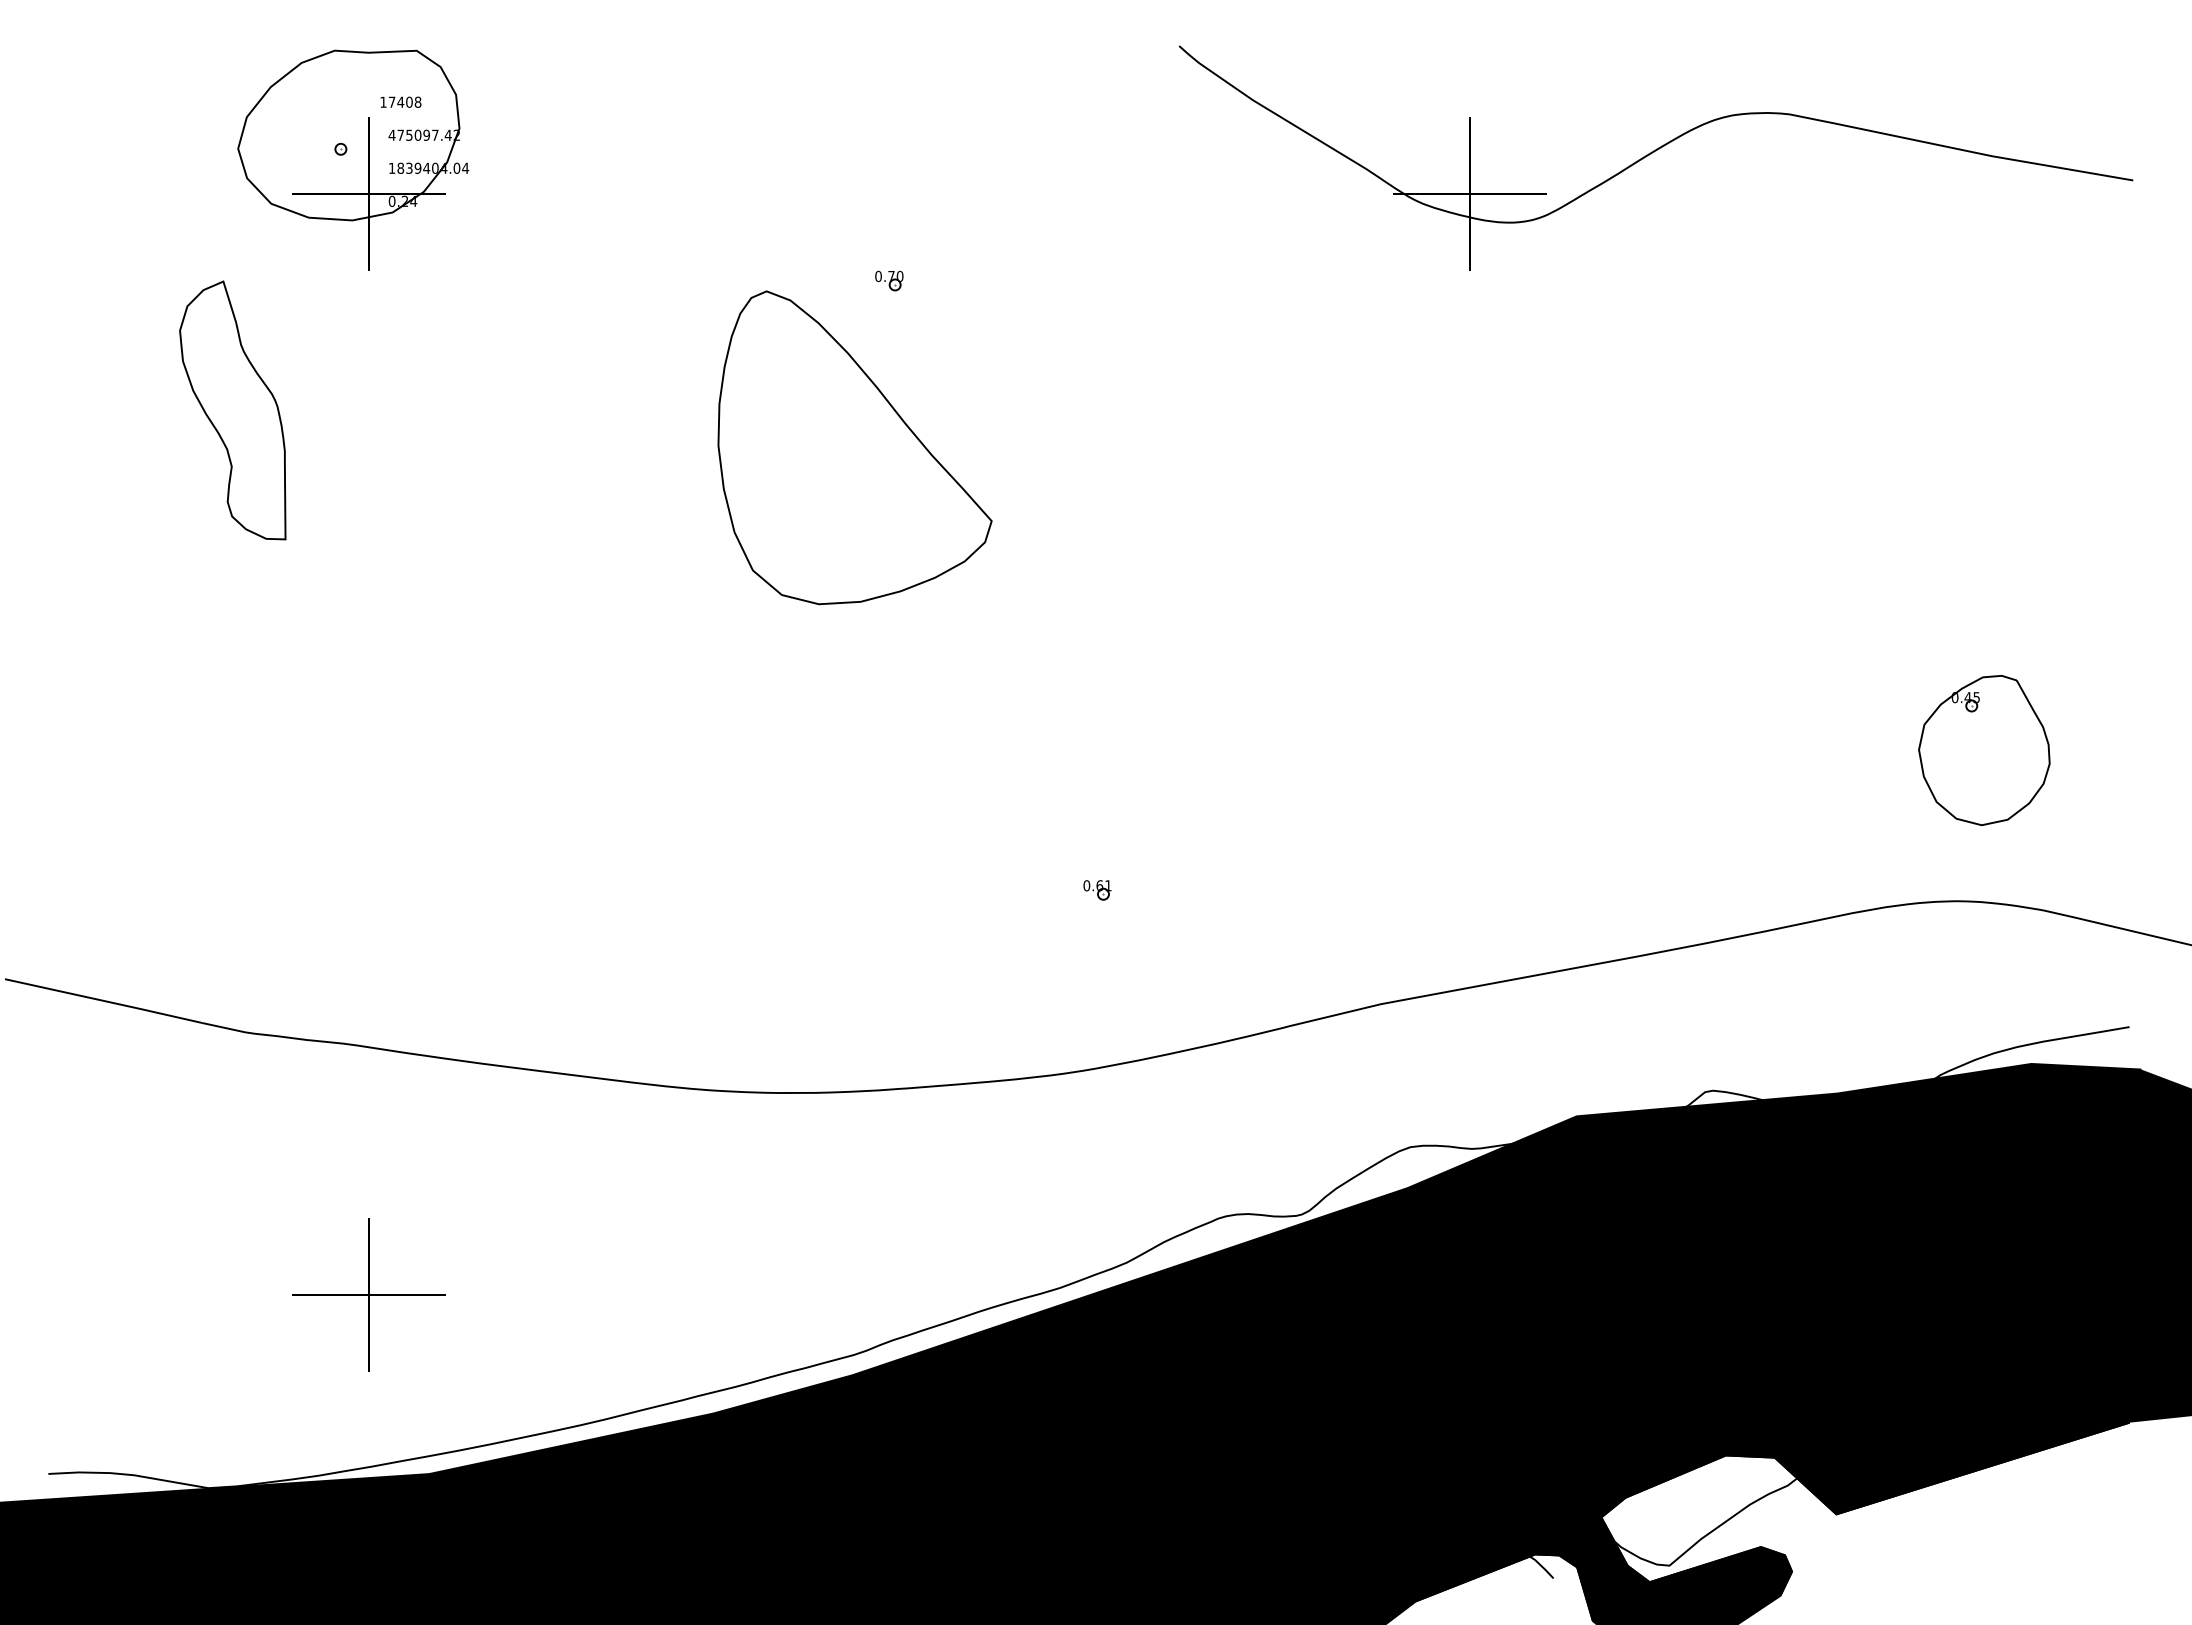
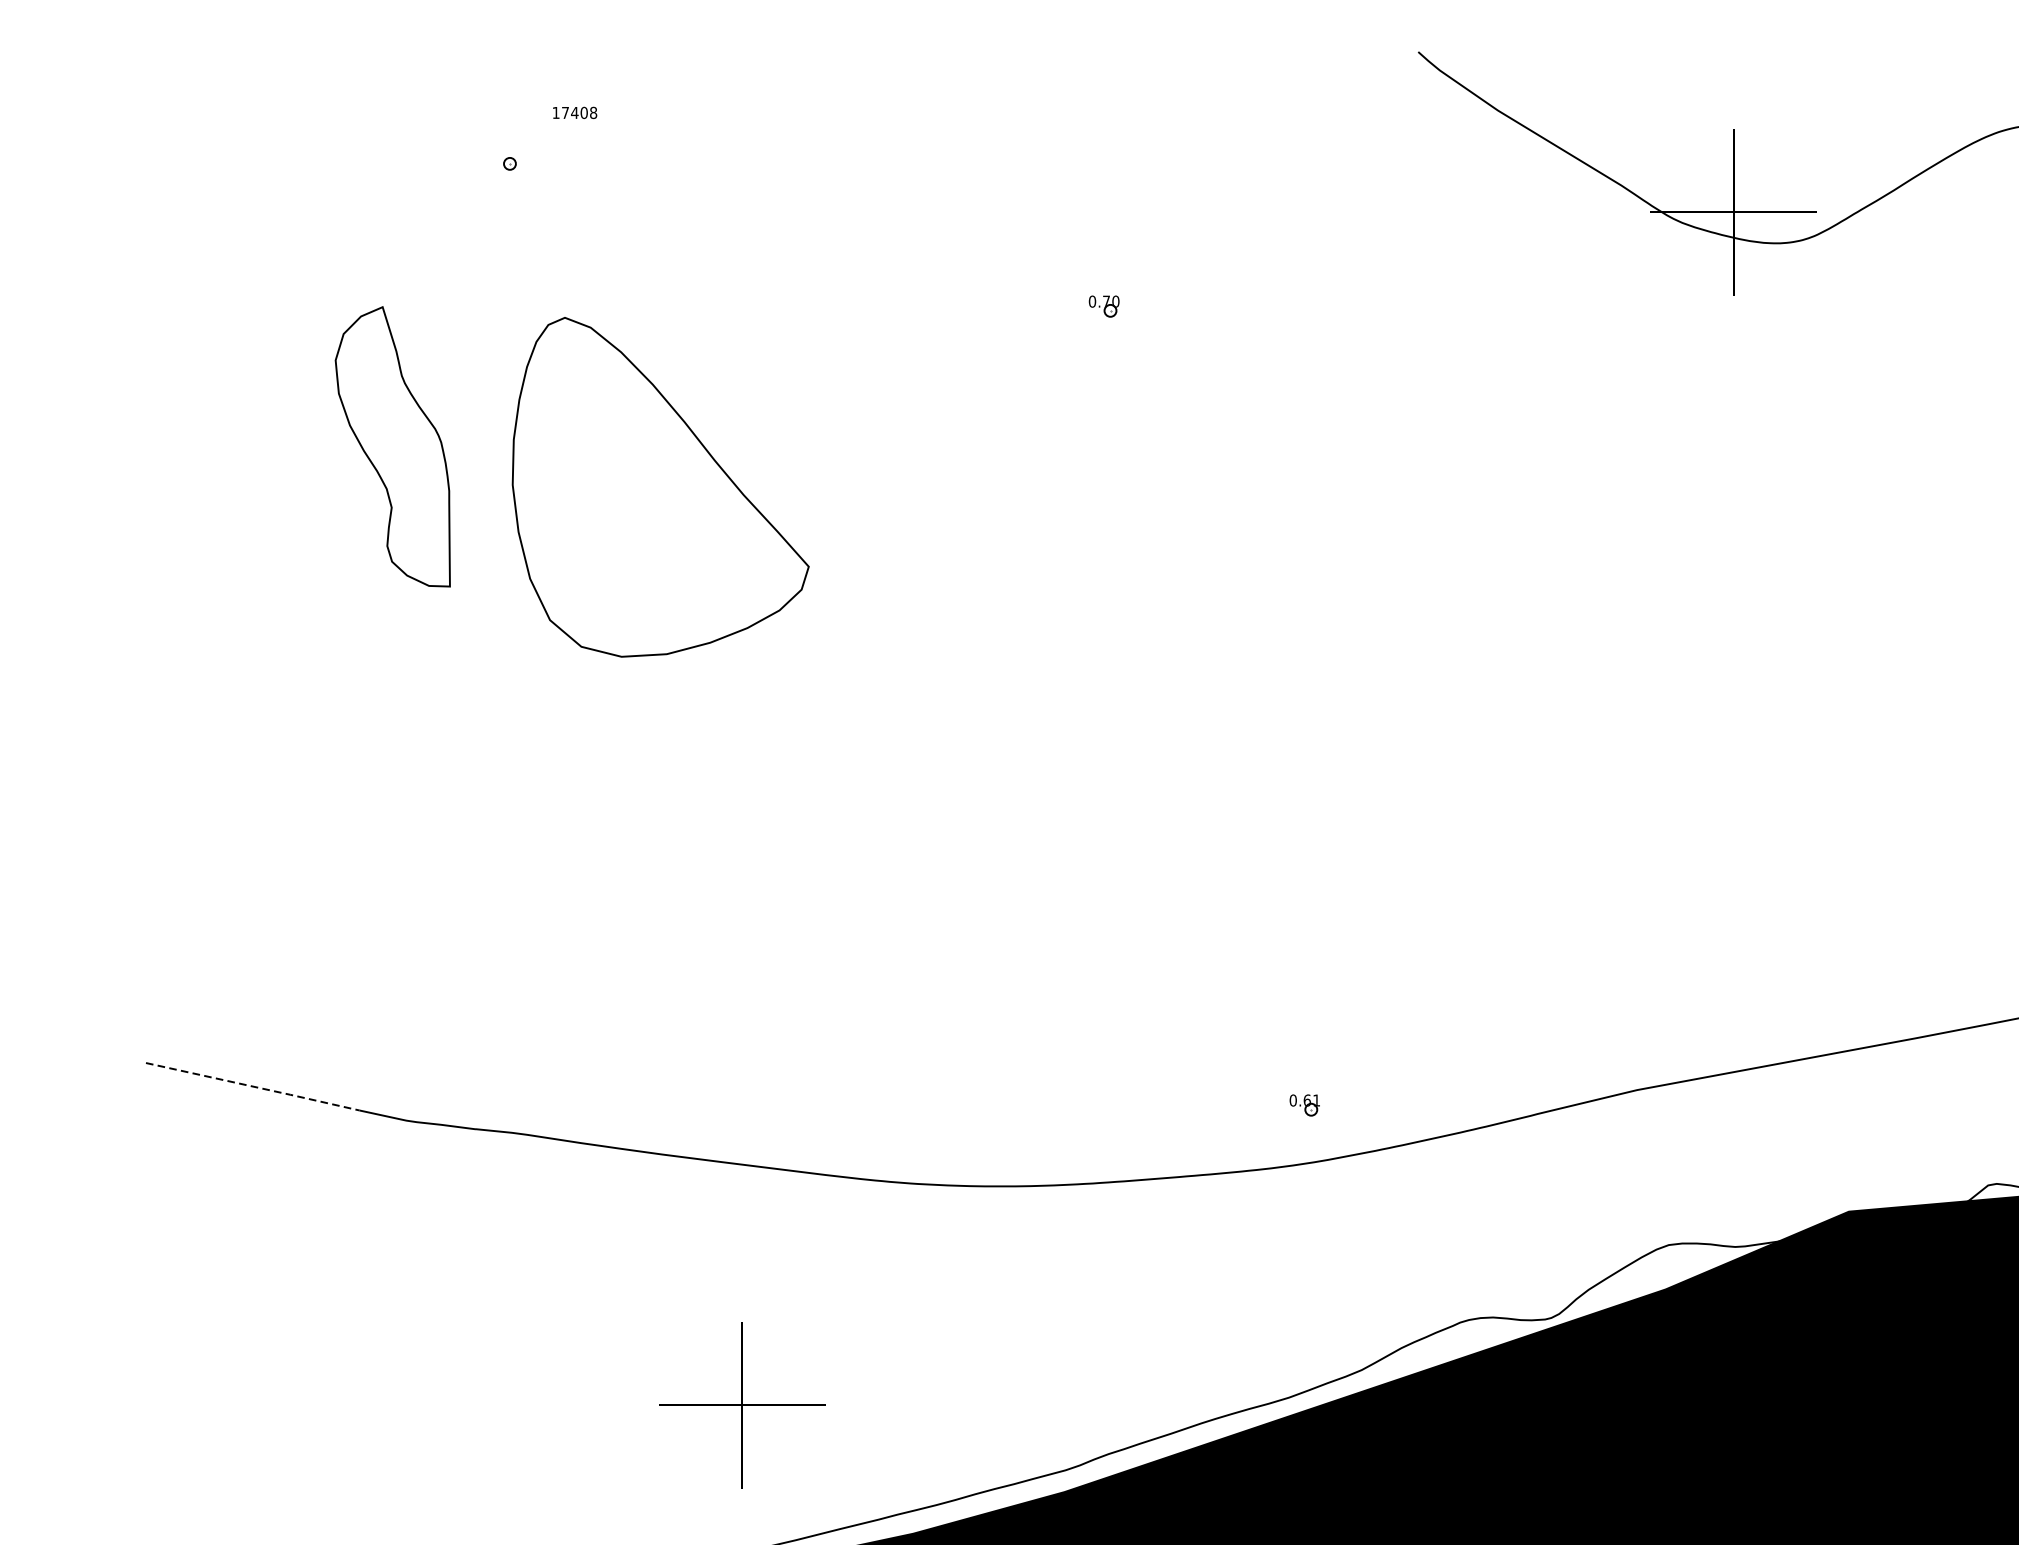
part: (353, 159) -> (523, 174), removed
part: (854, 447) -> (660, 486), moved
part: (1097, 890) -> (1304, 1105), moved
line: (104, 1000) -> (253, 1086), solid -> dashed
part: (368, 1294) -> (741, 1404), moved

